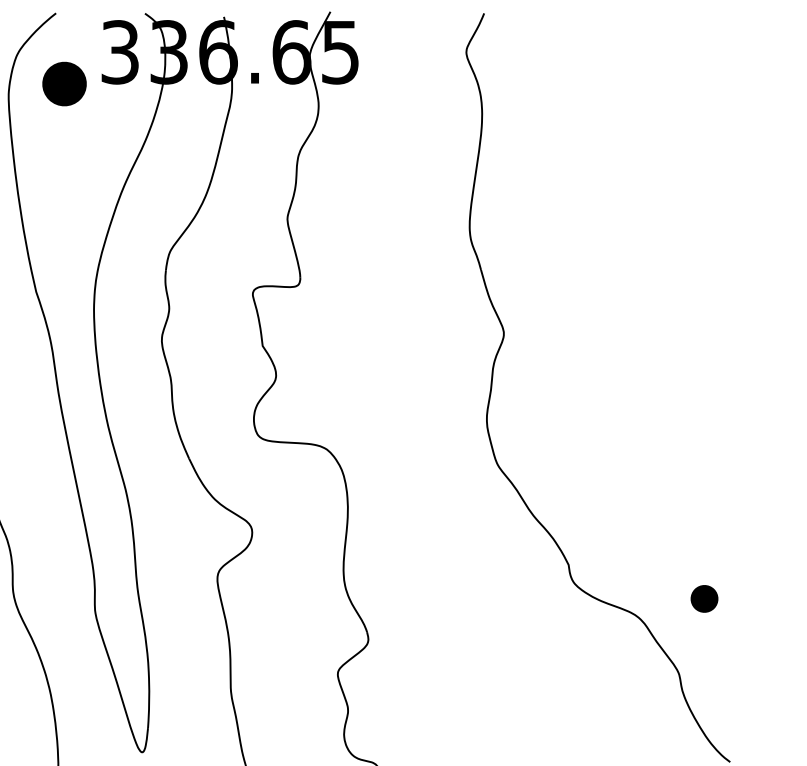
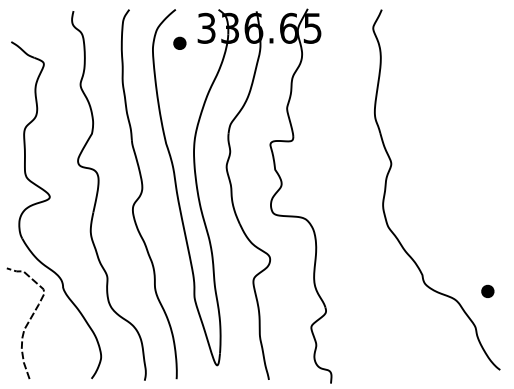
part: (63, 81) -> (179, 42), size x0.62

